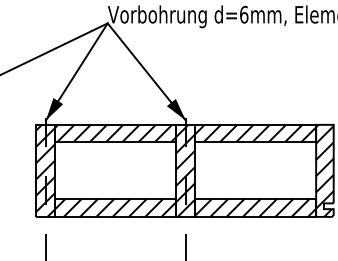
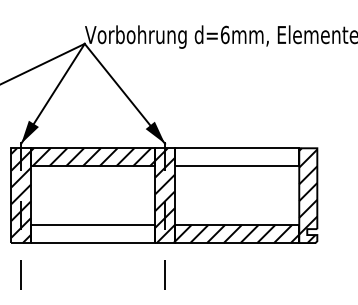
hatch: (255, 133) -> (236, 157), removed
hatch: (115, 207) -> (92, 233), removed

